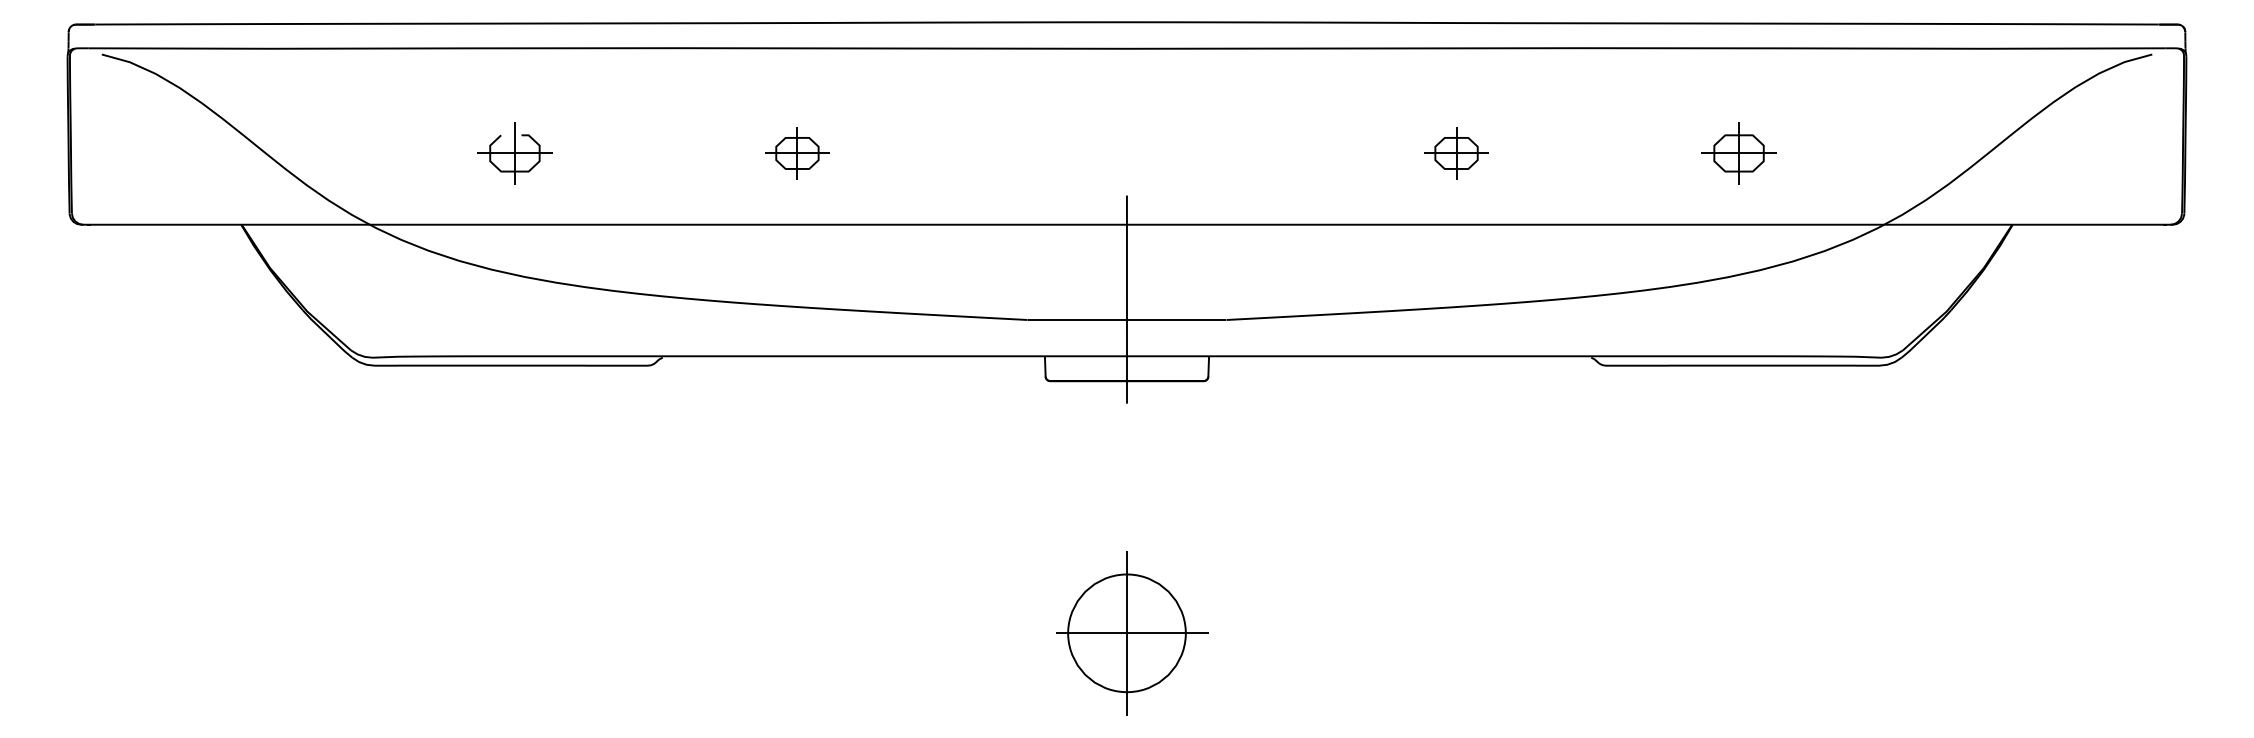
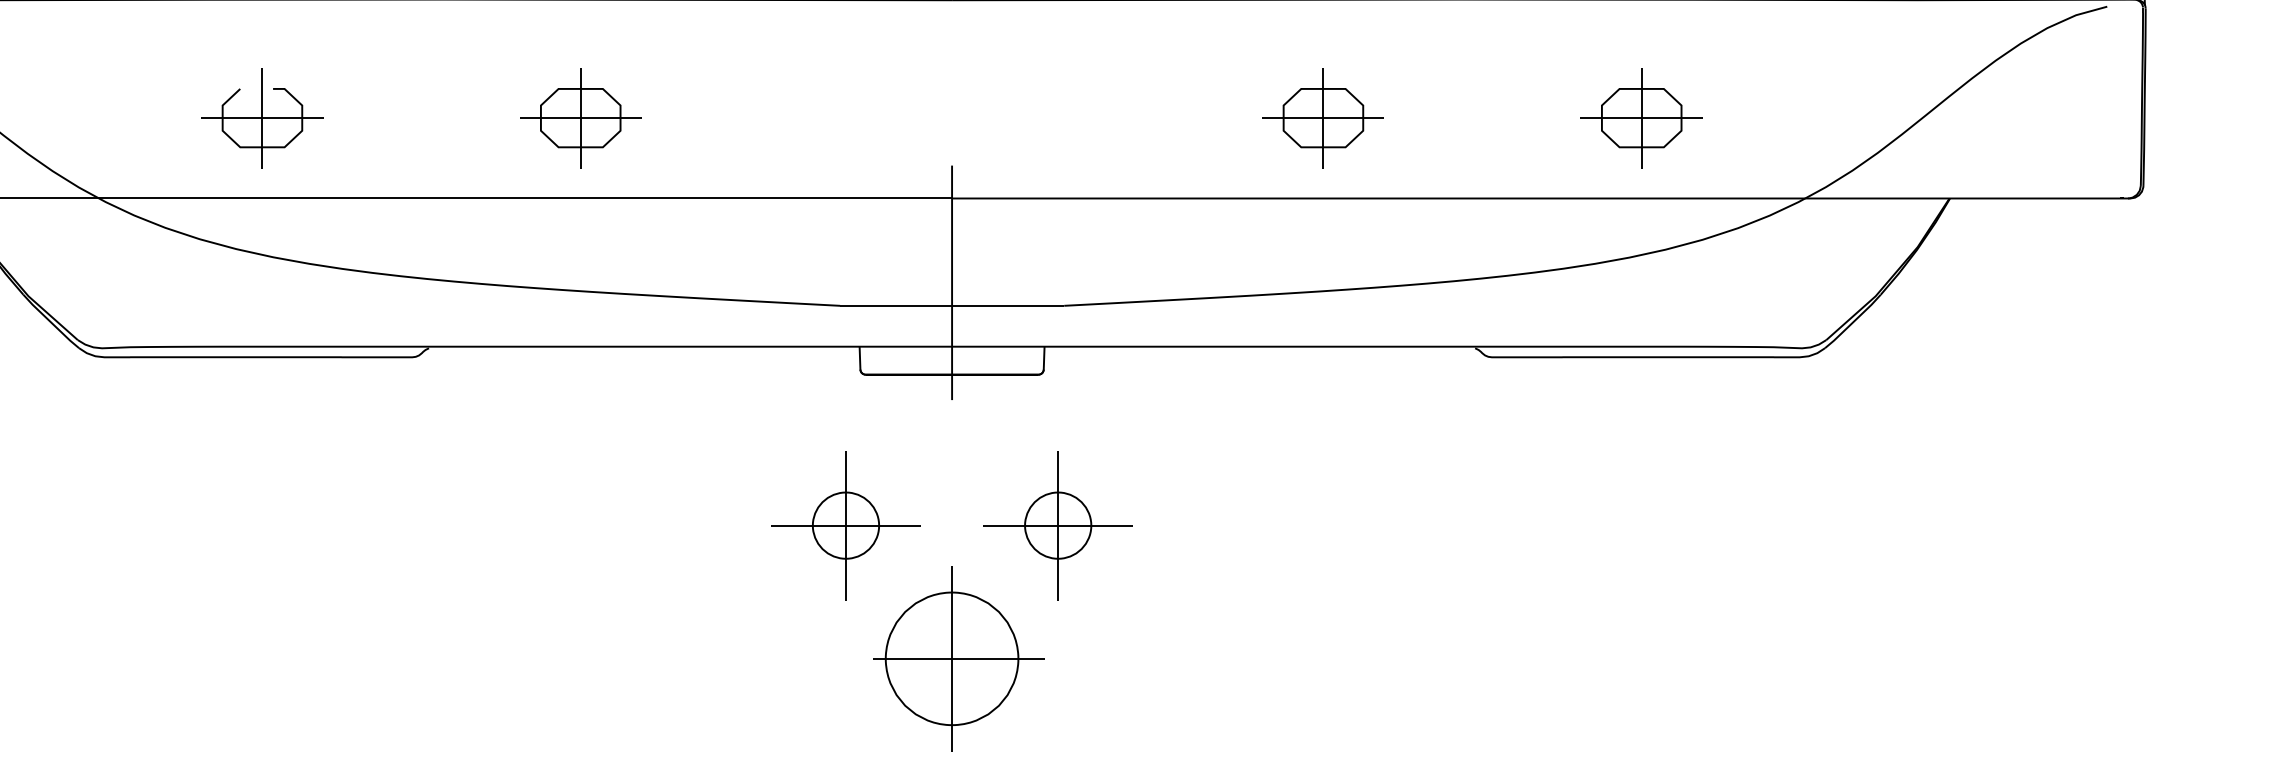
part: (514, 153) -> (261, 118), size x1.43
part: (797, 153) -> (580, 118), size x1.67
part: (1456, 153) -> (1323, 118), size x1.67
part: (1738, 153) -> (1641, 118), size x1.43
part: (1032, 514) -> (845, 524), added
part: (1221, 514) -> (1058, 524), added

